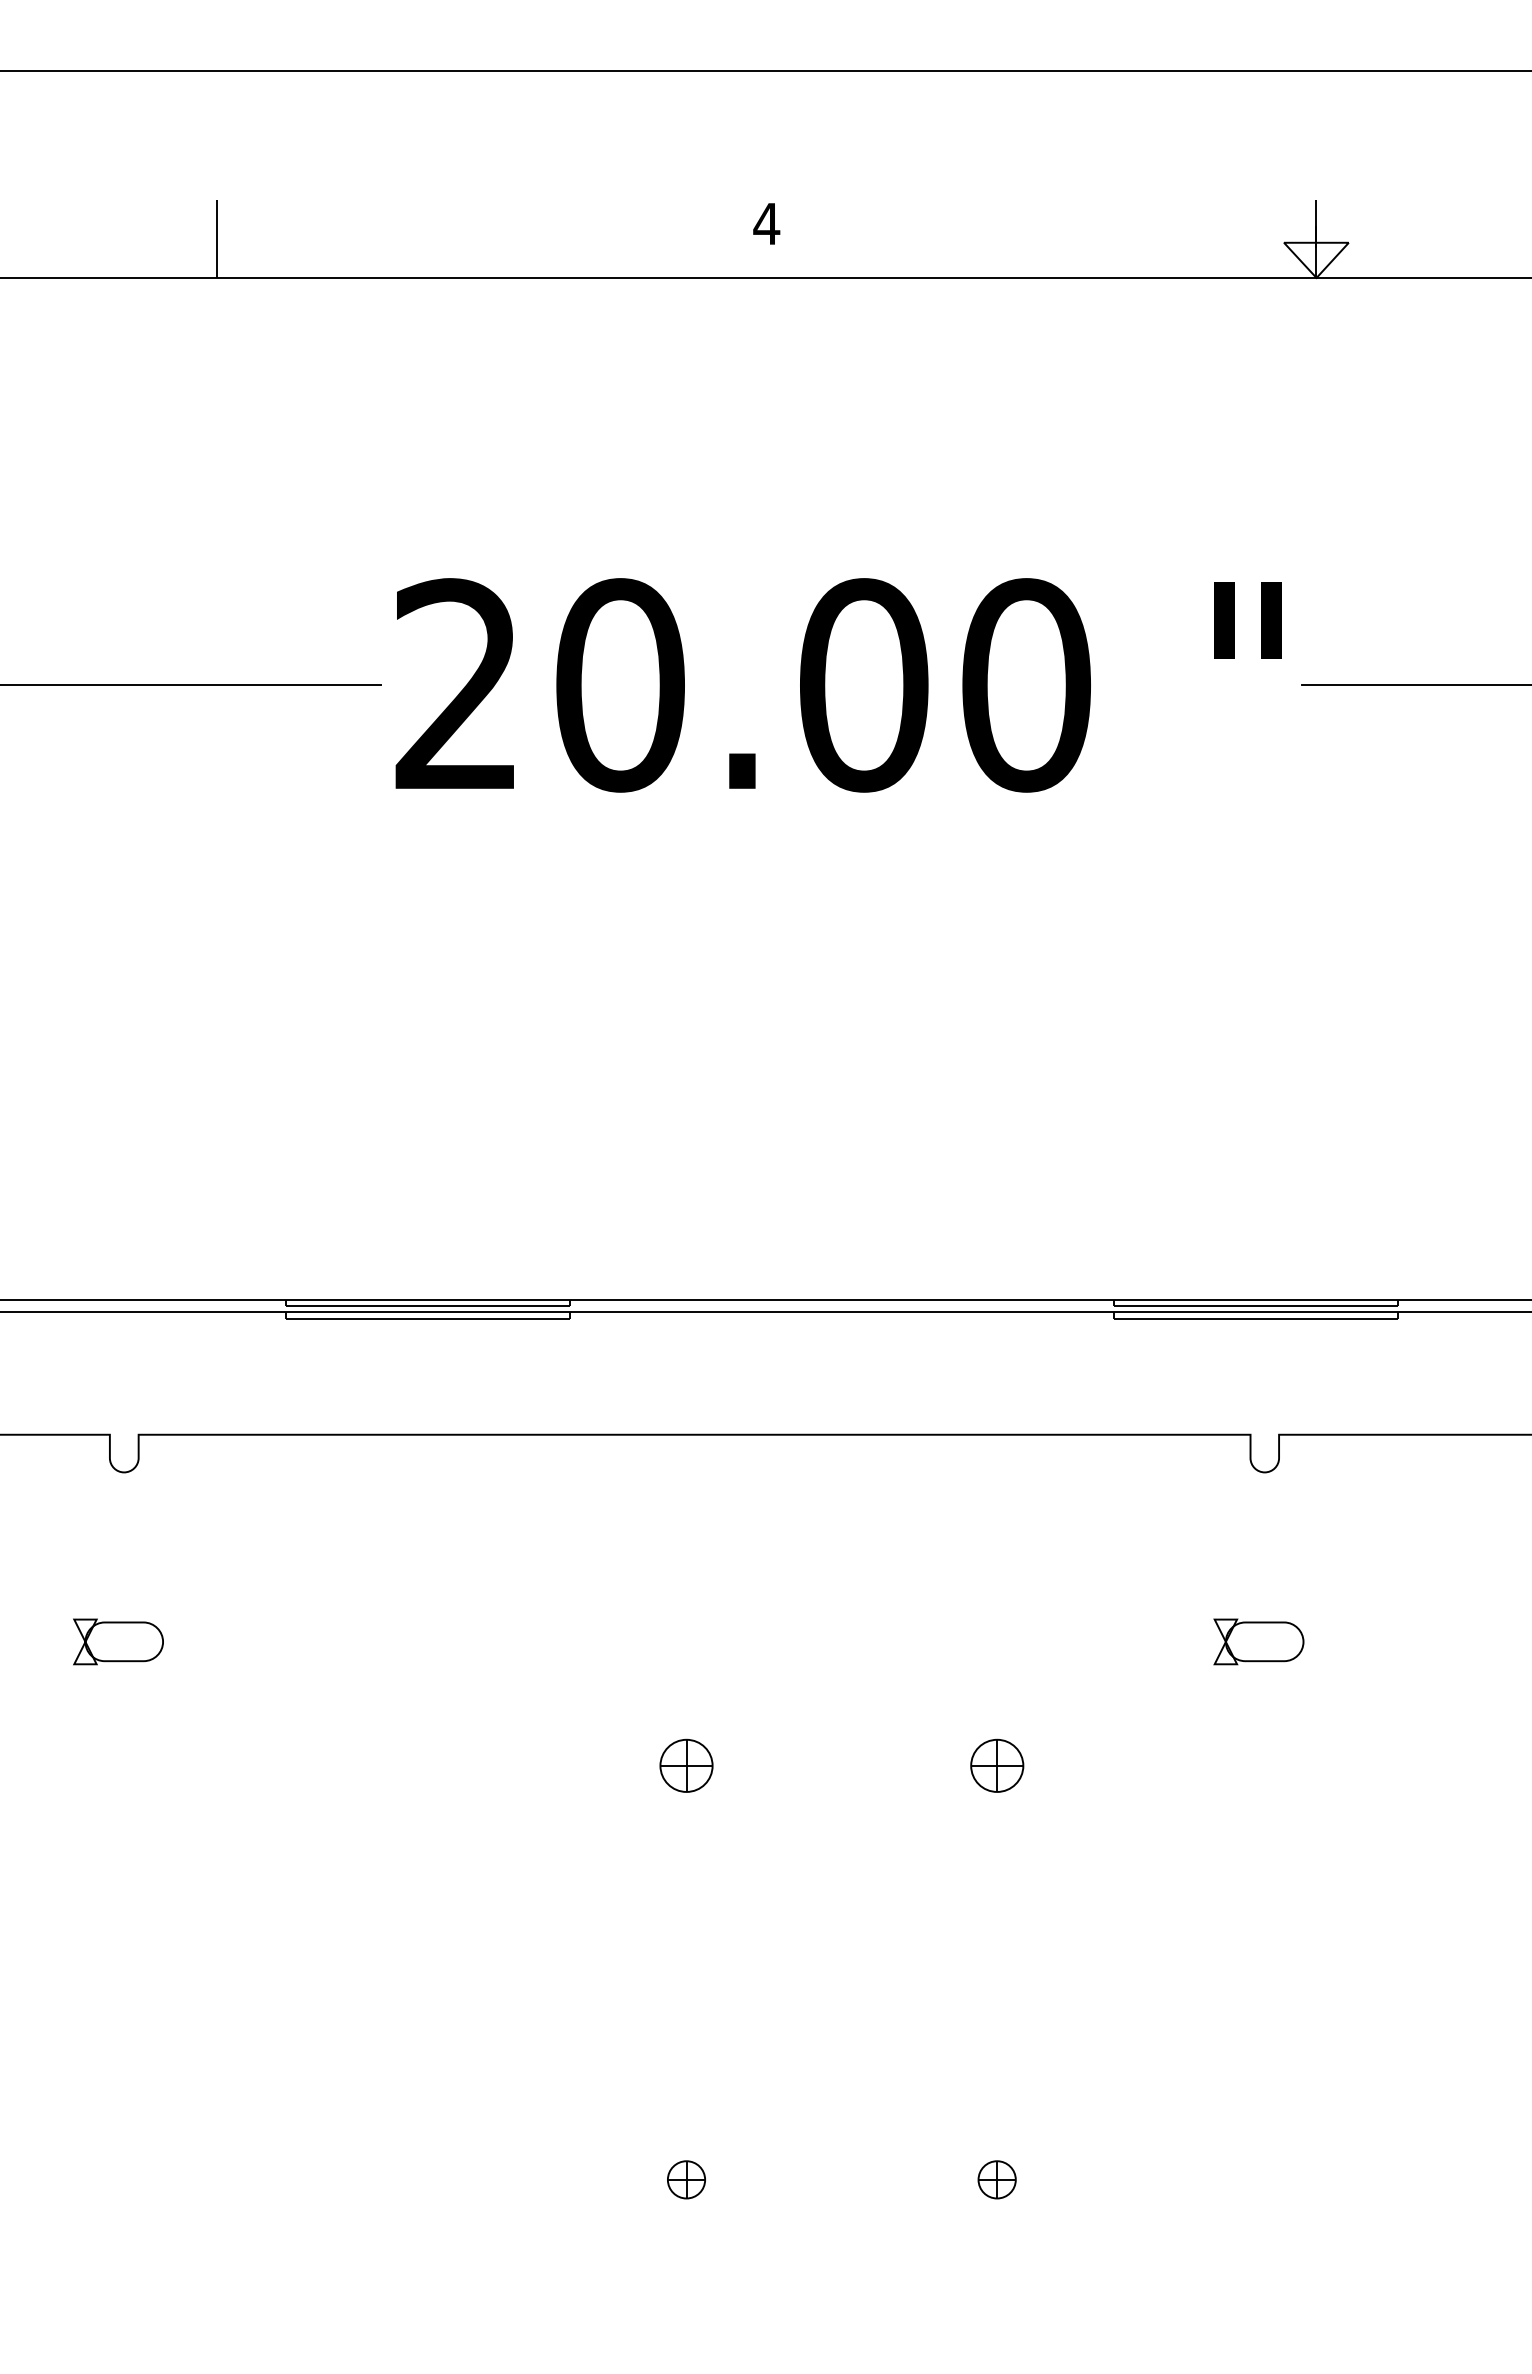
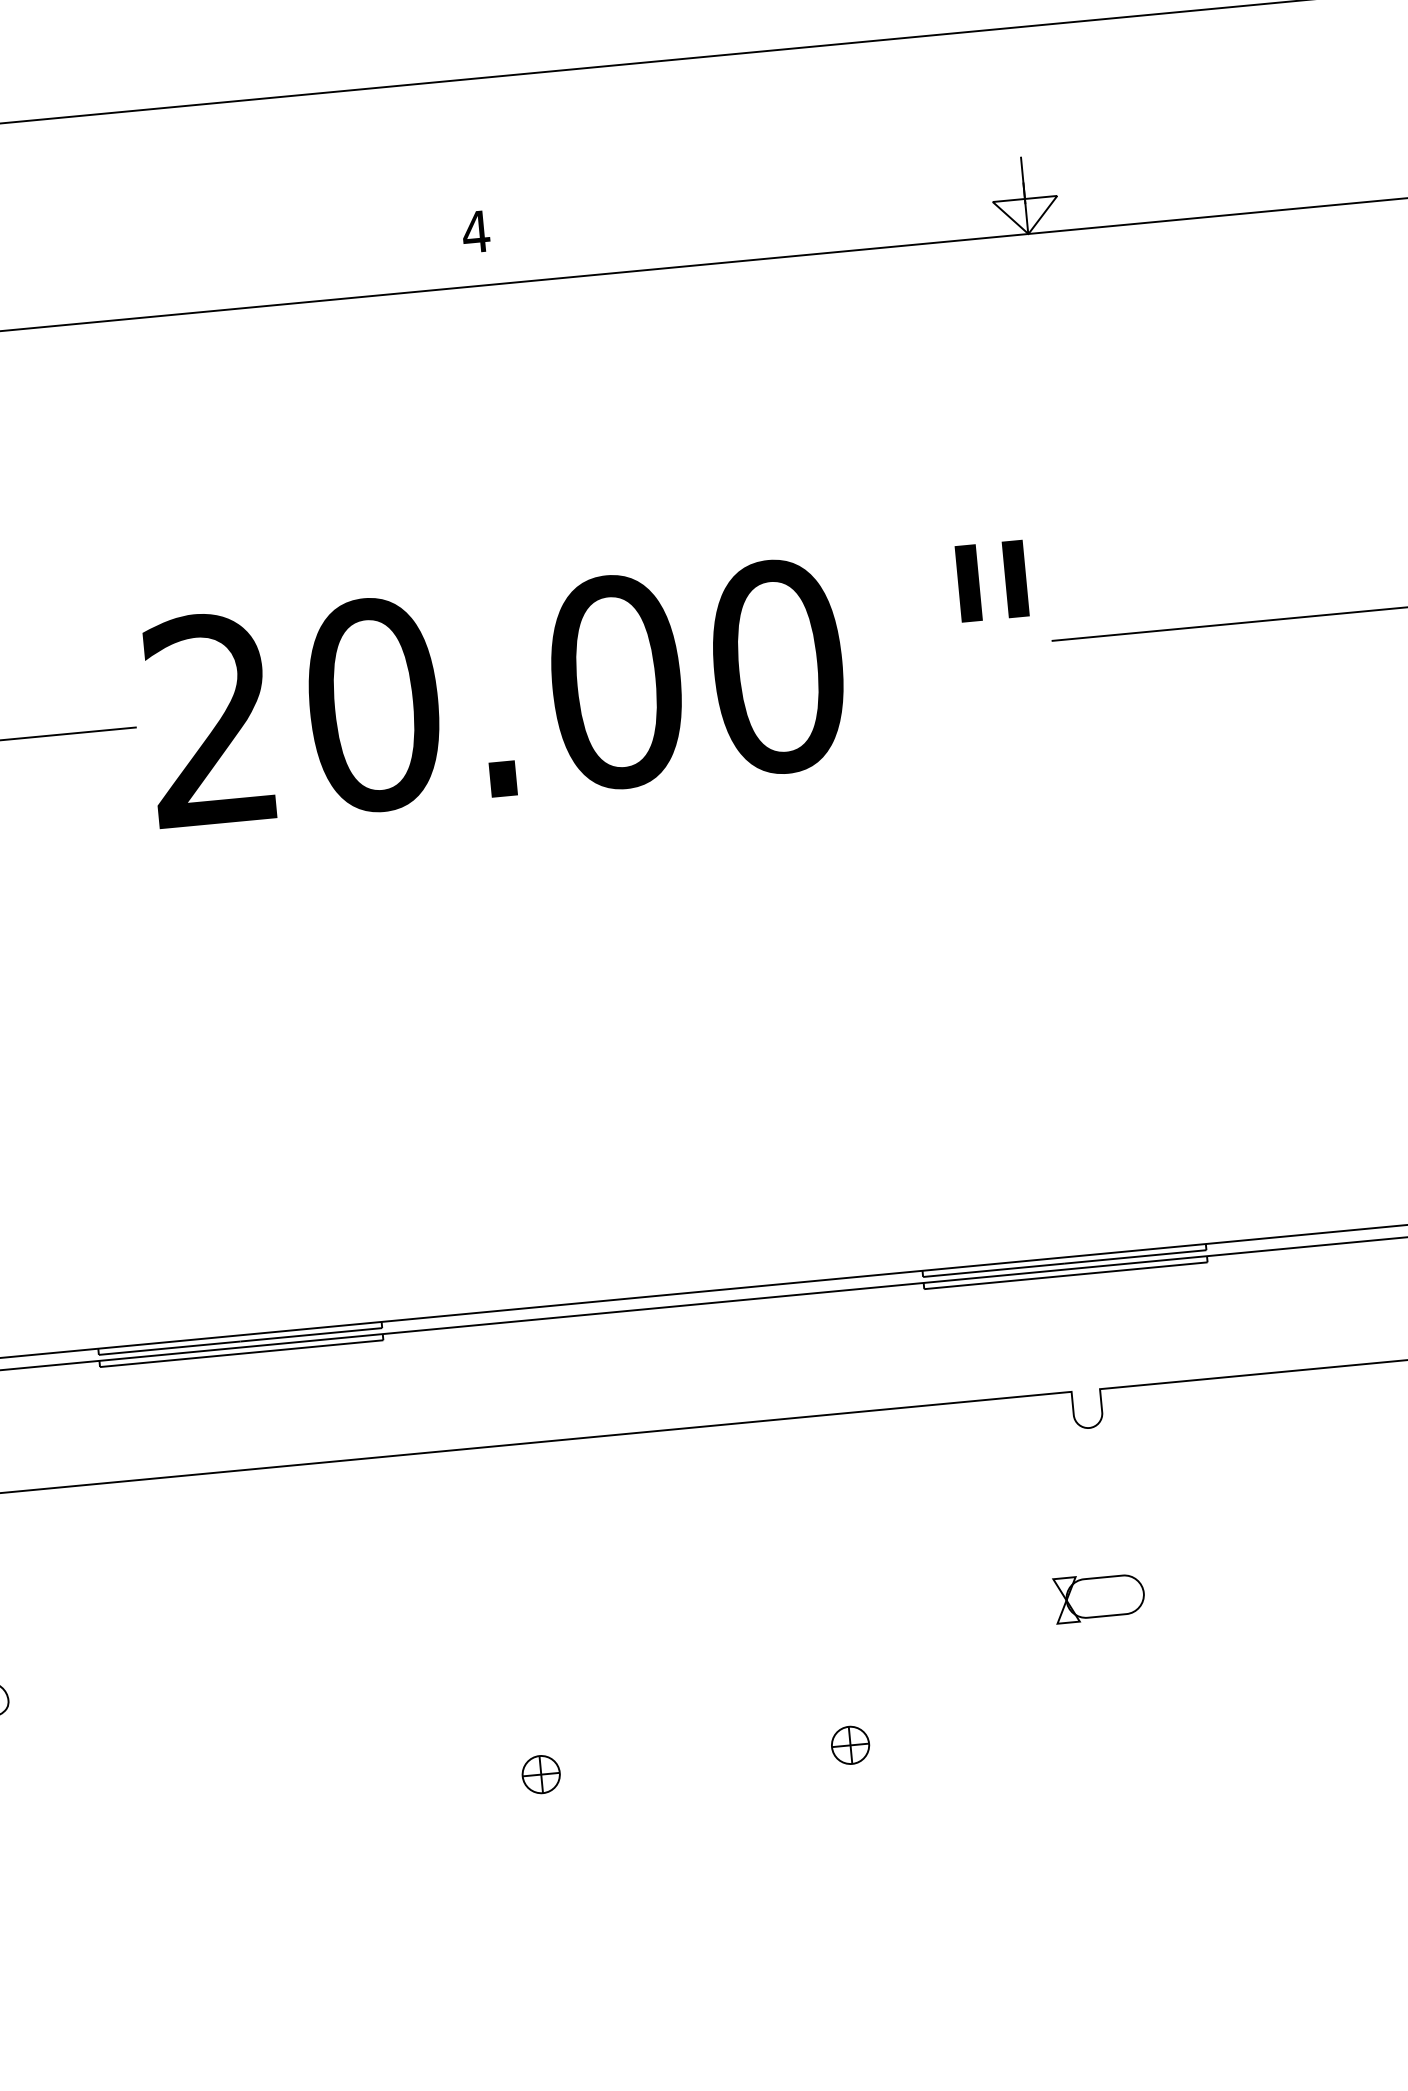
part: (686, 1765) -> (541, 1774), size x0.71
part: (996, 1765) -> (849, 1745), size x0.71

